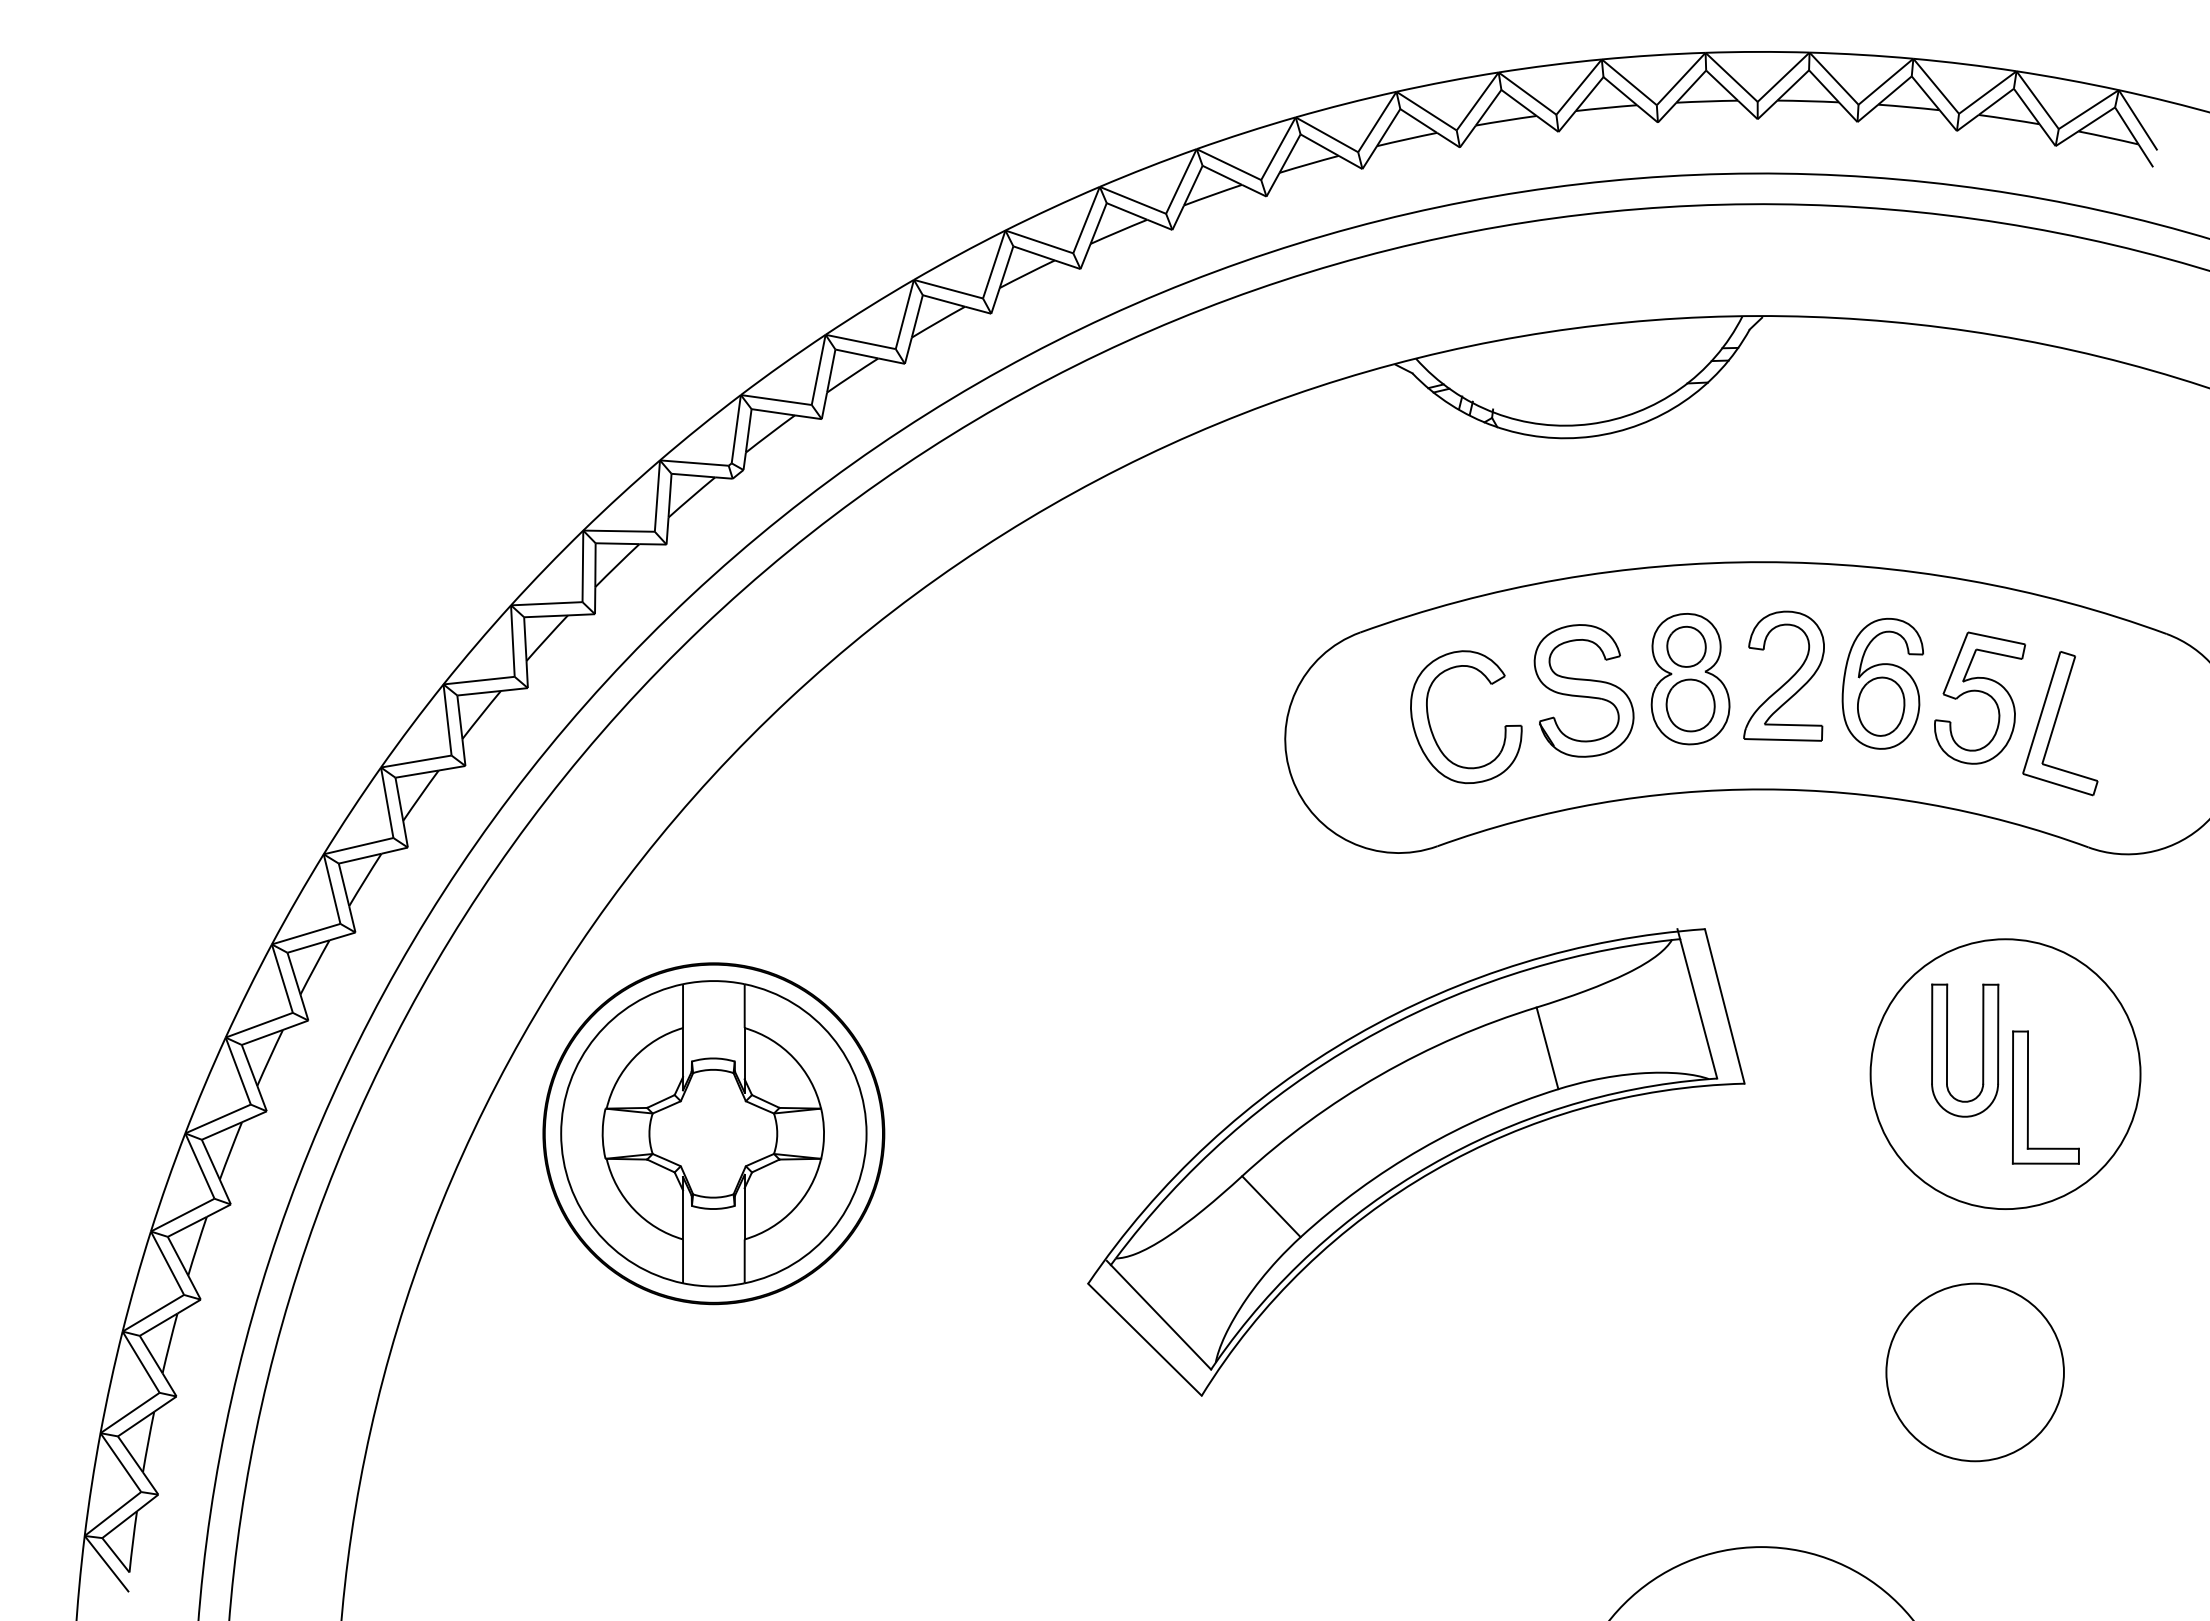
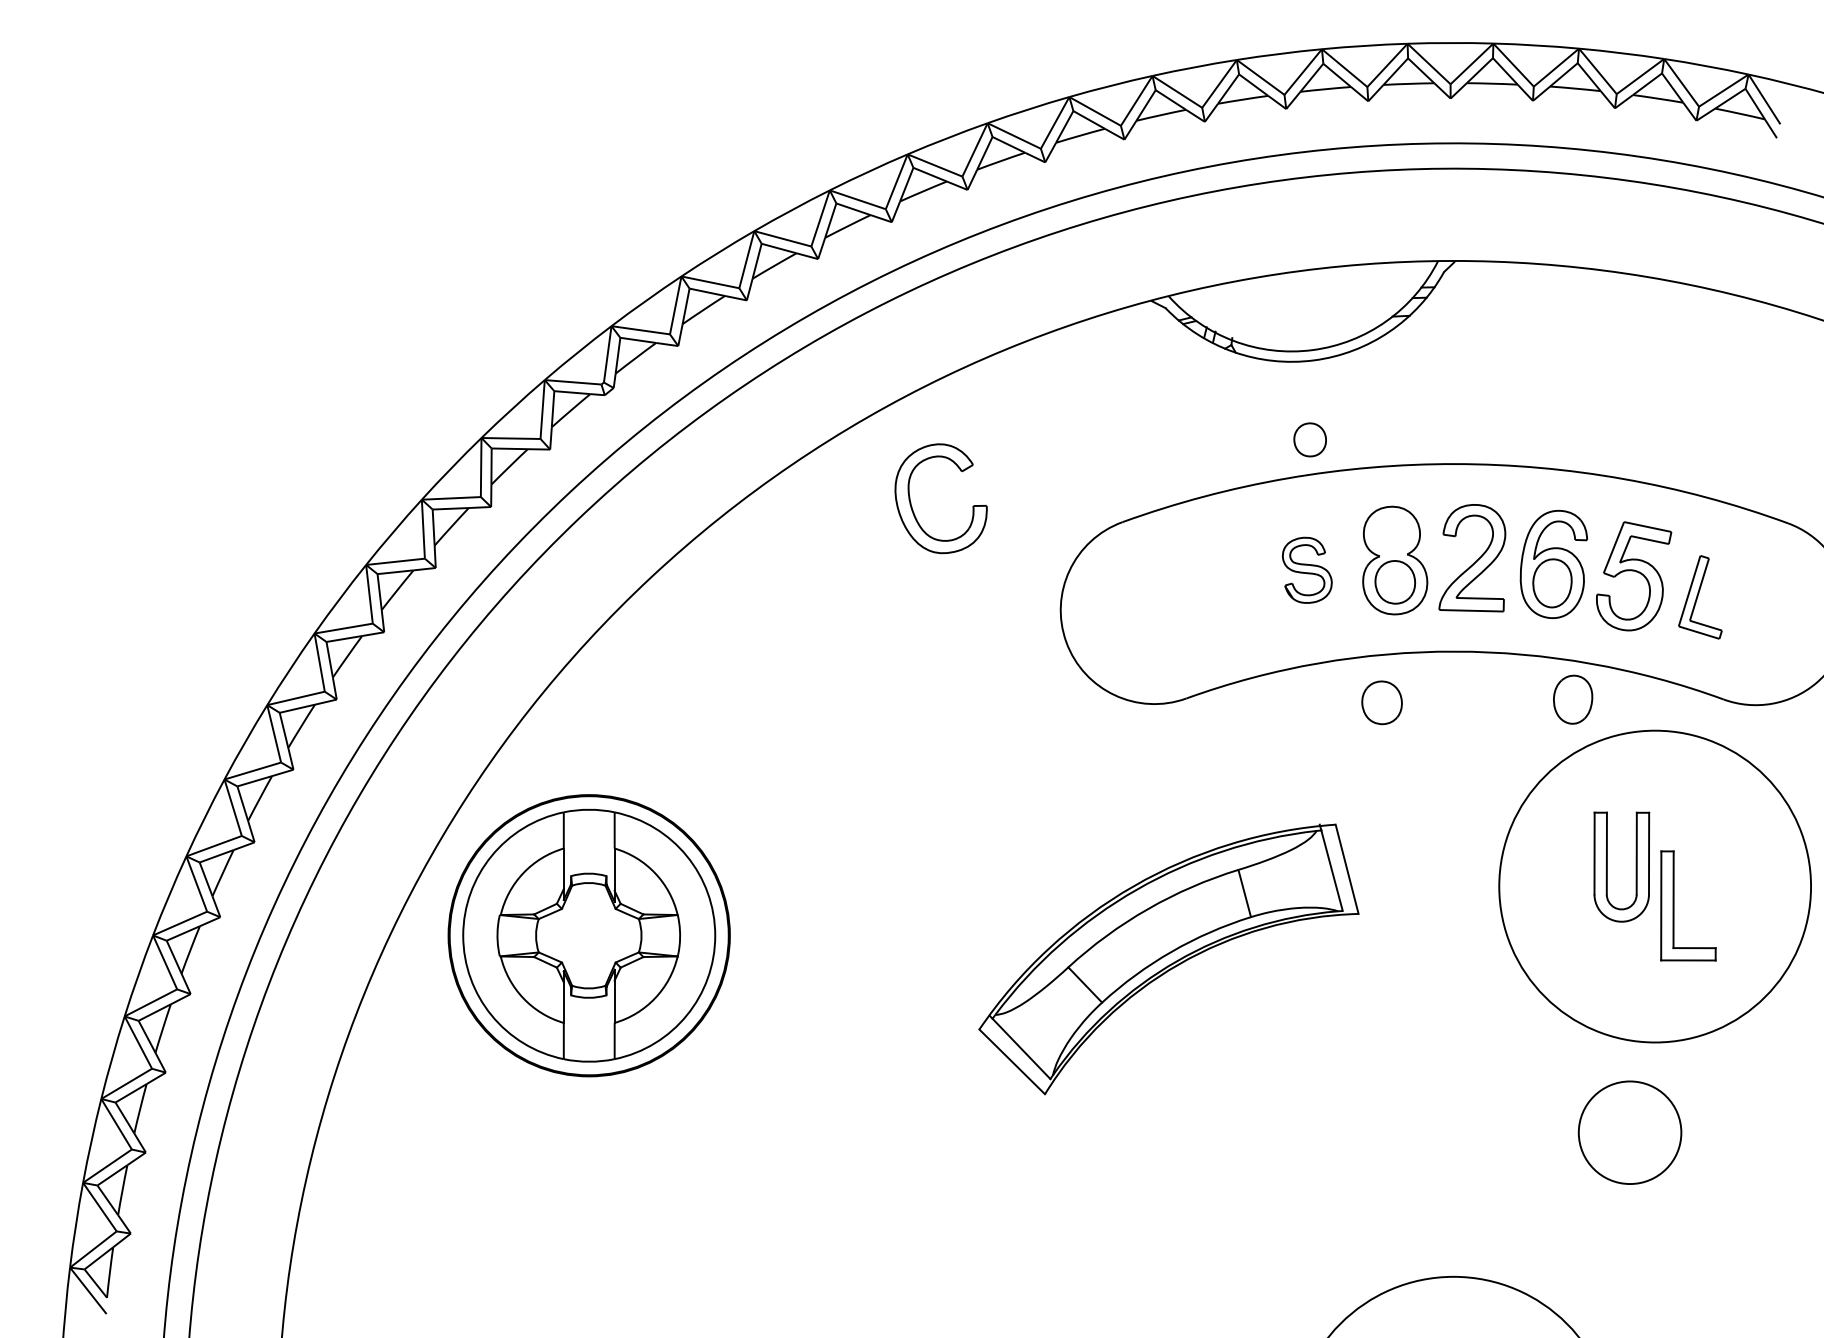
part: (1686, 646) -> (1310, 439), moved
part: (1583, 690) -> (1306, 569), size x0.6
part: (2060, 723) -> (1700, 597), size x0.7
part: (1431, 727) -> (912, 507), moved
part: (1906, 847) -> (1573, 699), added
part: (1674, 851) -> (1381, 702), added
circle: (2005, 1074) -> (1655, 886), size x1.4
part: (1416, 1162) -> (1169, 959), size x0.7
circle: (1974, 1372) -> (1629, 1132), size x0.7

